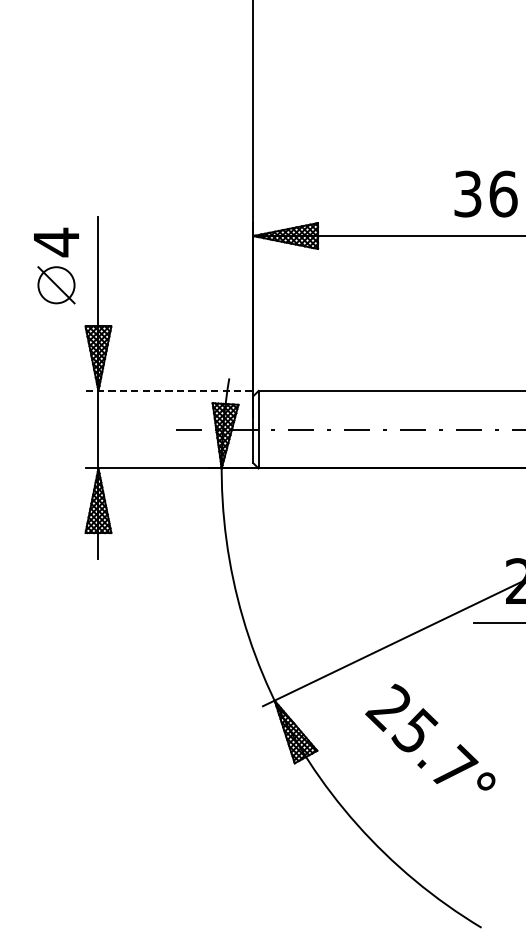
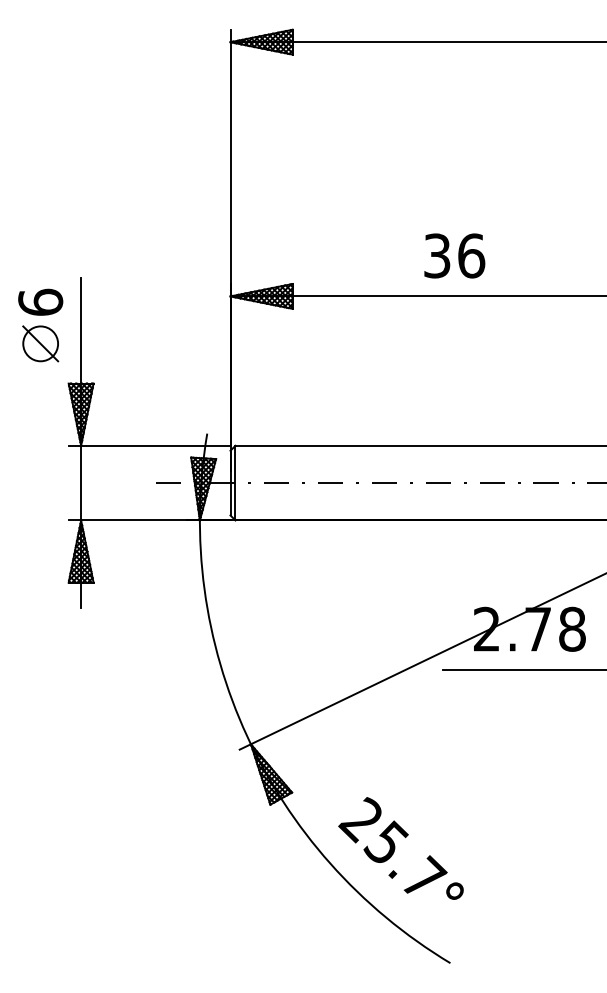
text: (56, 242) -> (40, 302), 4 -> 6
line: (169, 390) -> (149, 445), dashed -> solid
text: (429, 737) -> (400, 848), moved

